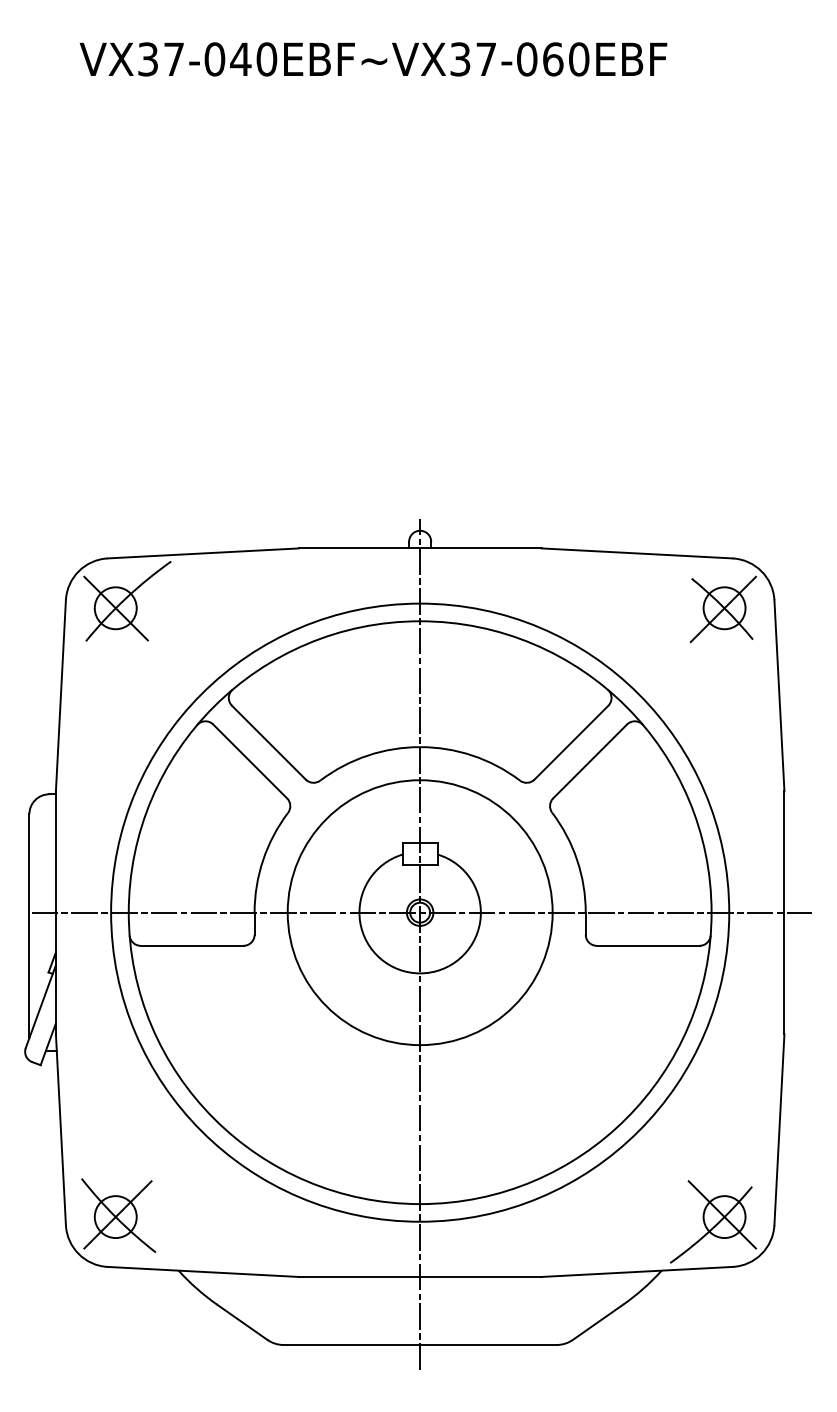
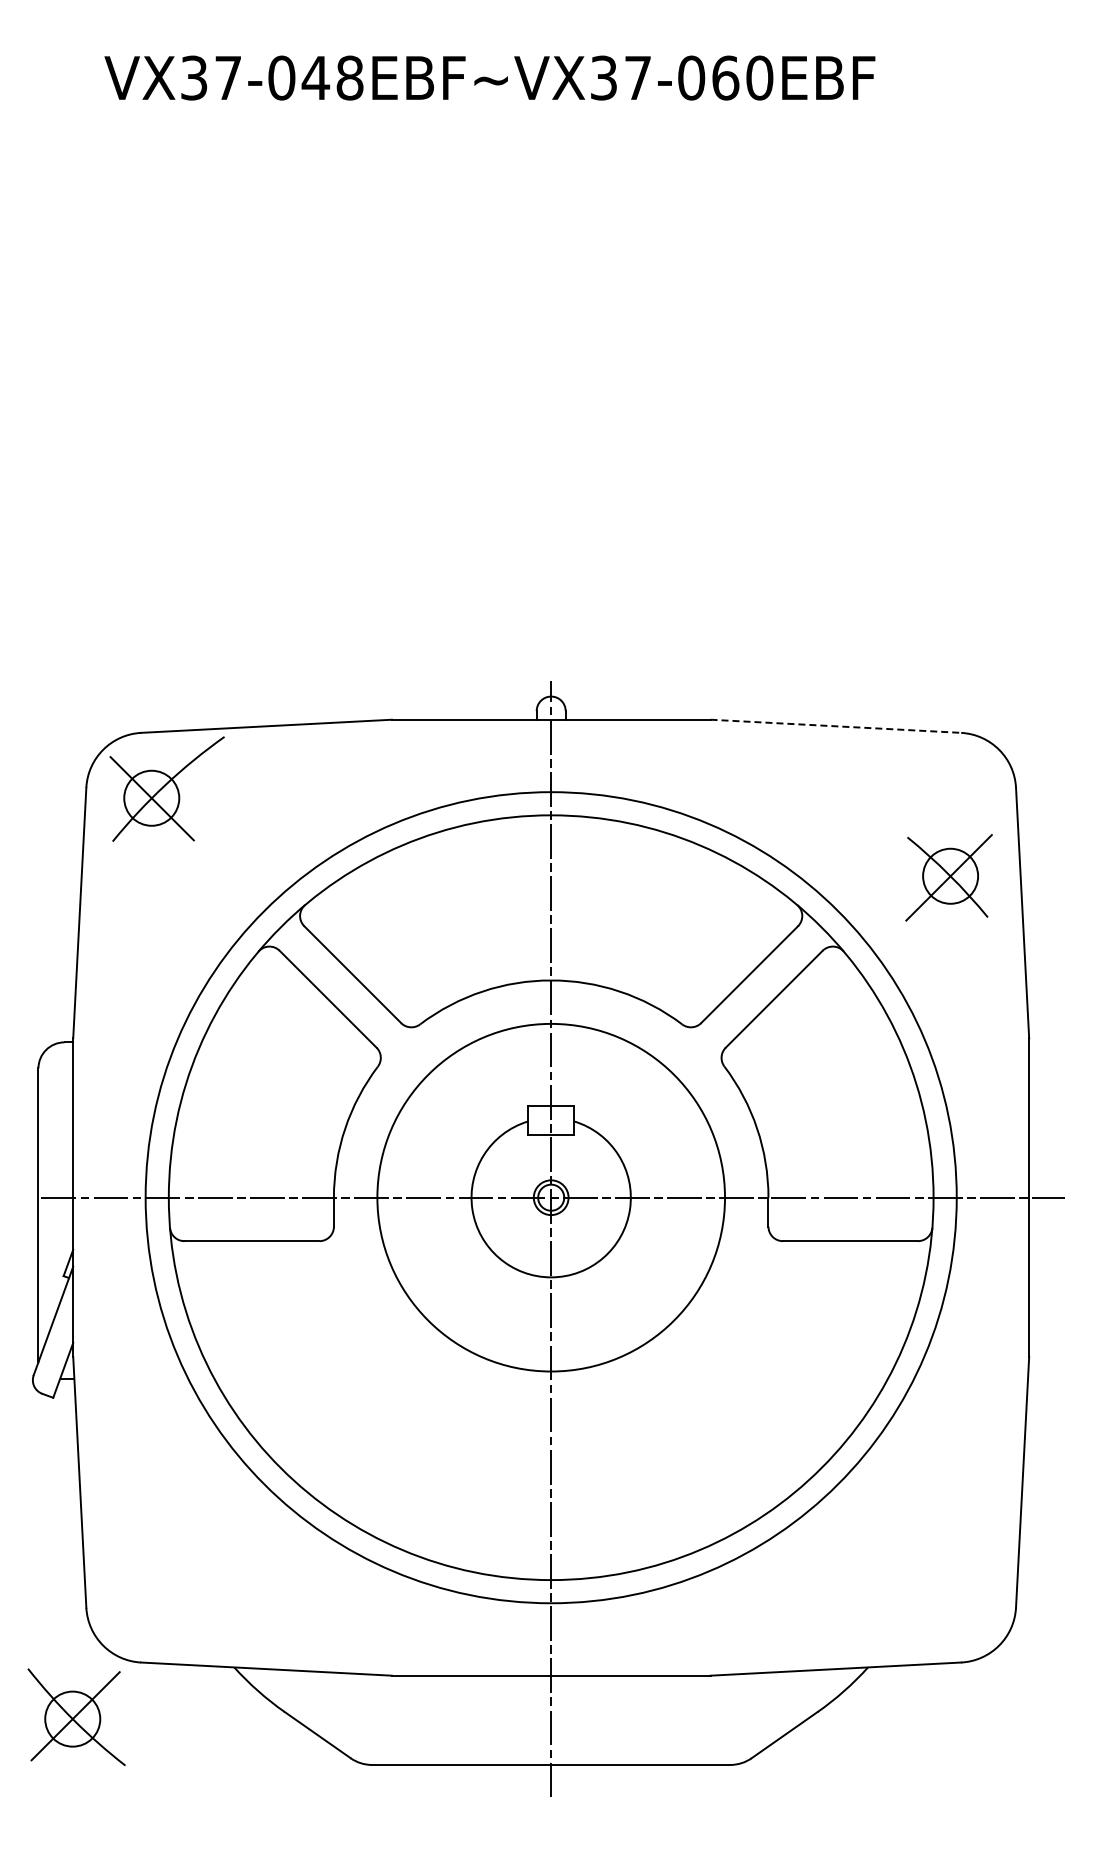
text: (266, 58) -> (349, 77), VX37-040EBF~VX37-060EBF -> VX37-048EBF~VX37-060EBF
line: (636, 553) -> (835, 726), solid -> dashed
part: (722, 609) -> (948, 877), moved
part: (118, 1215) -> (76, 1717), moved
part: (713, 1221) -> (935, 1603), removed

